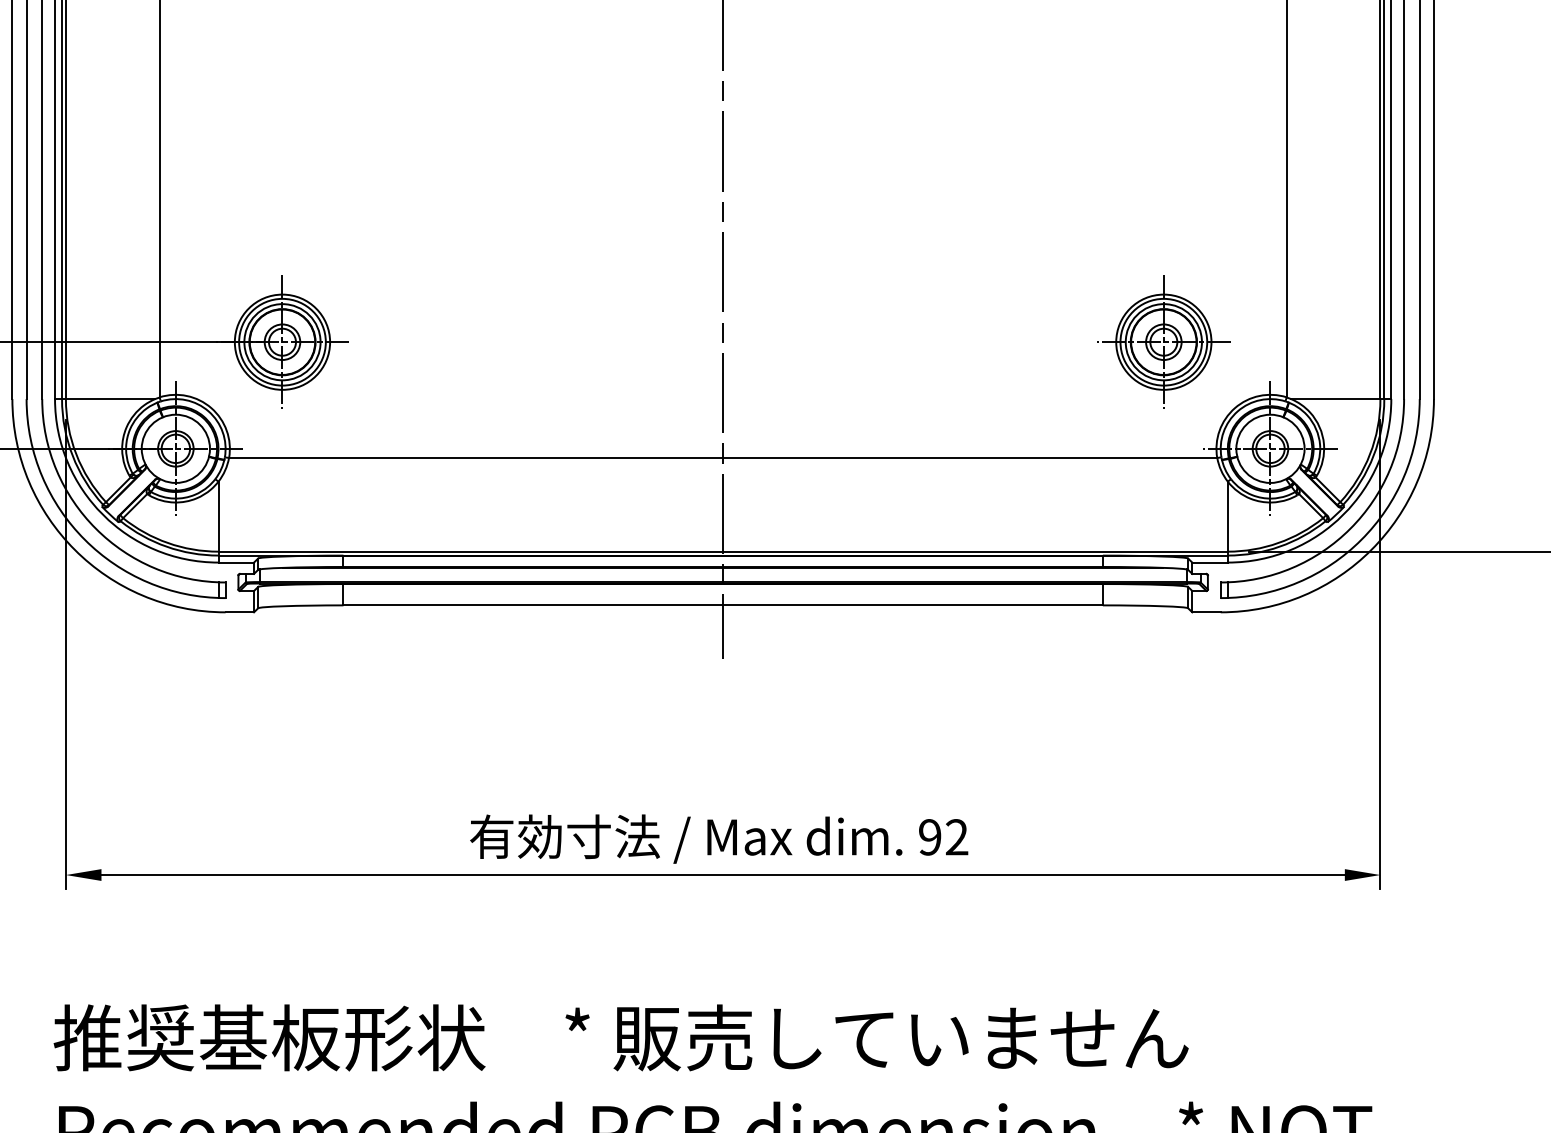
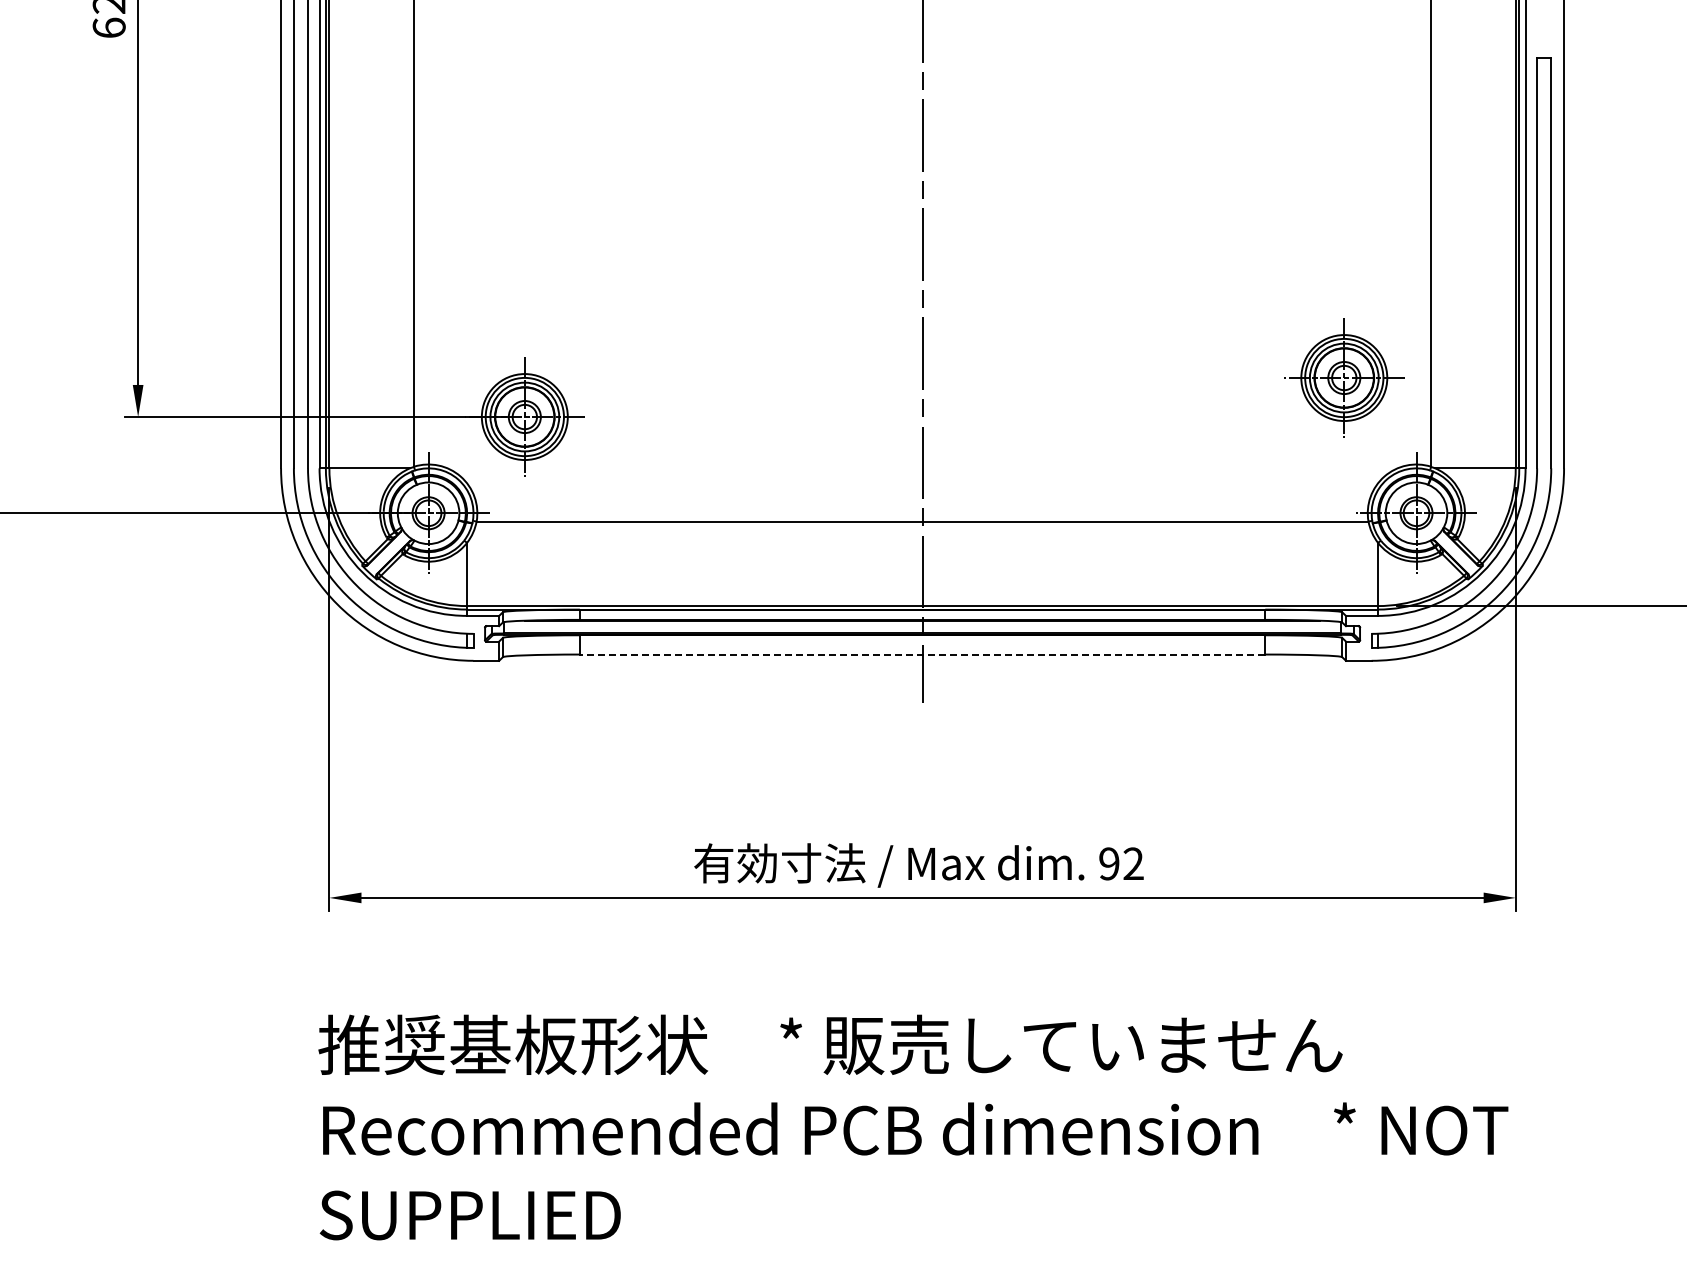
part: (1164, 341) -> (1344, 377), moved
line: (723, 605) -> (922, 654), solid -> dashed

